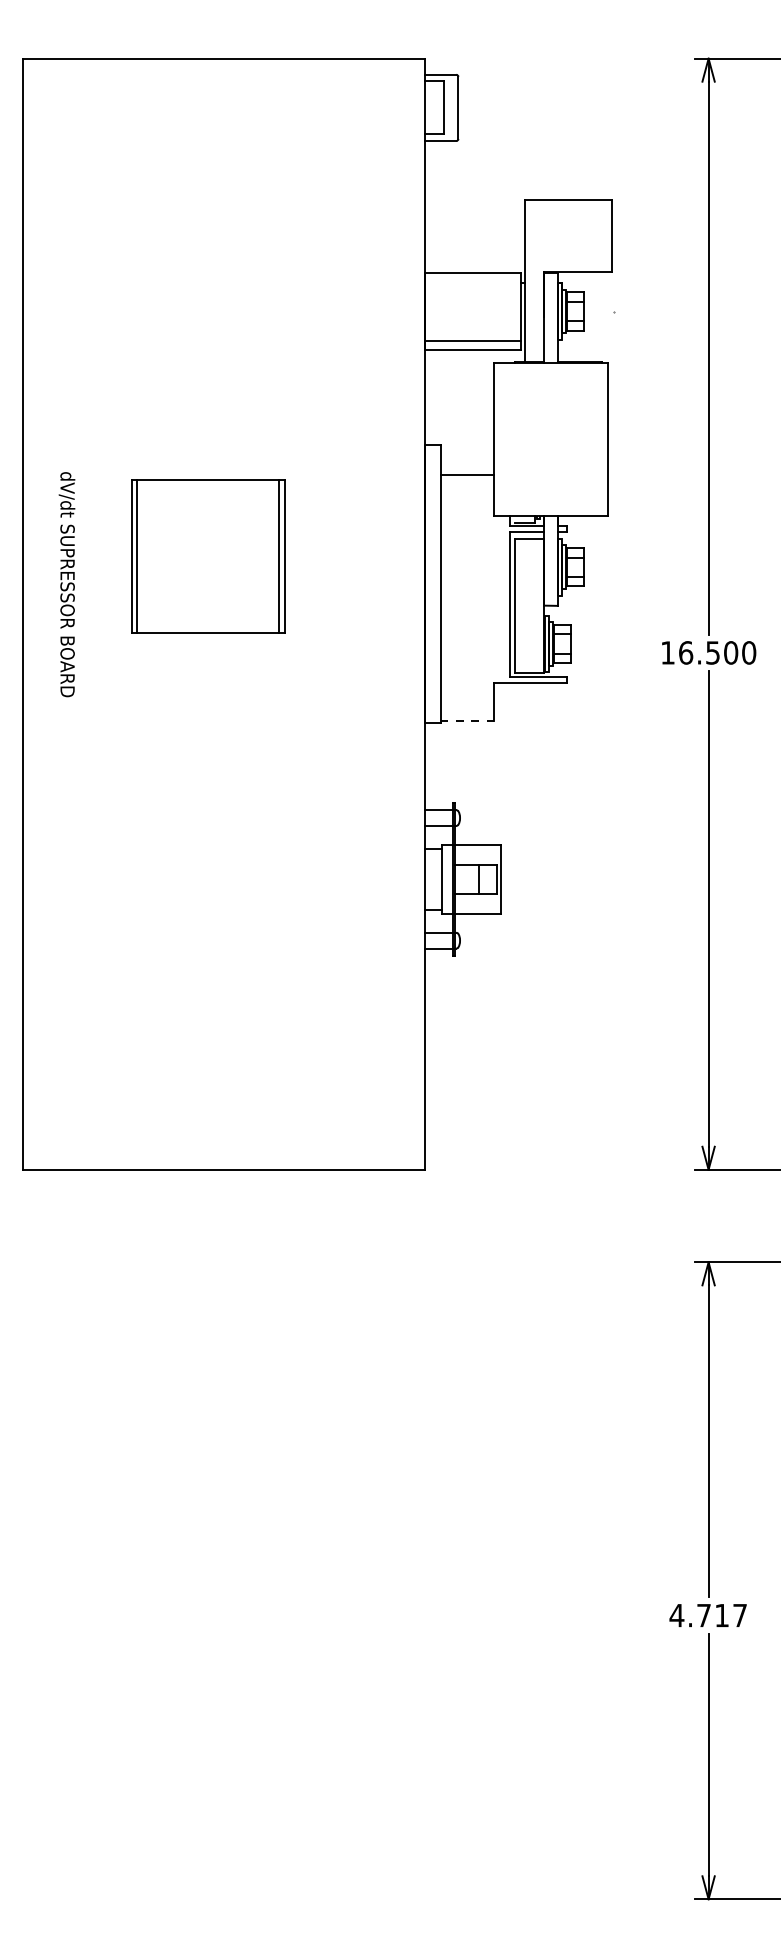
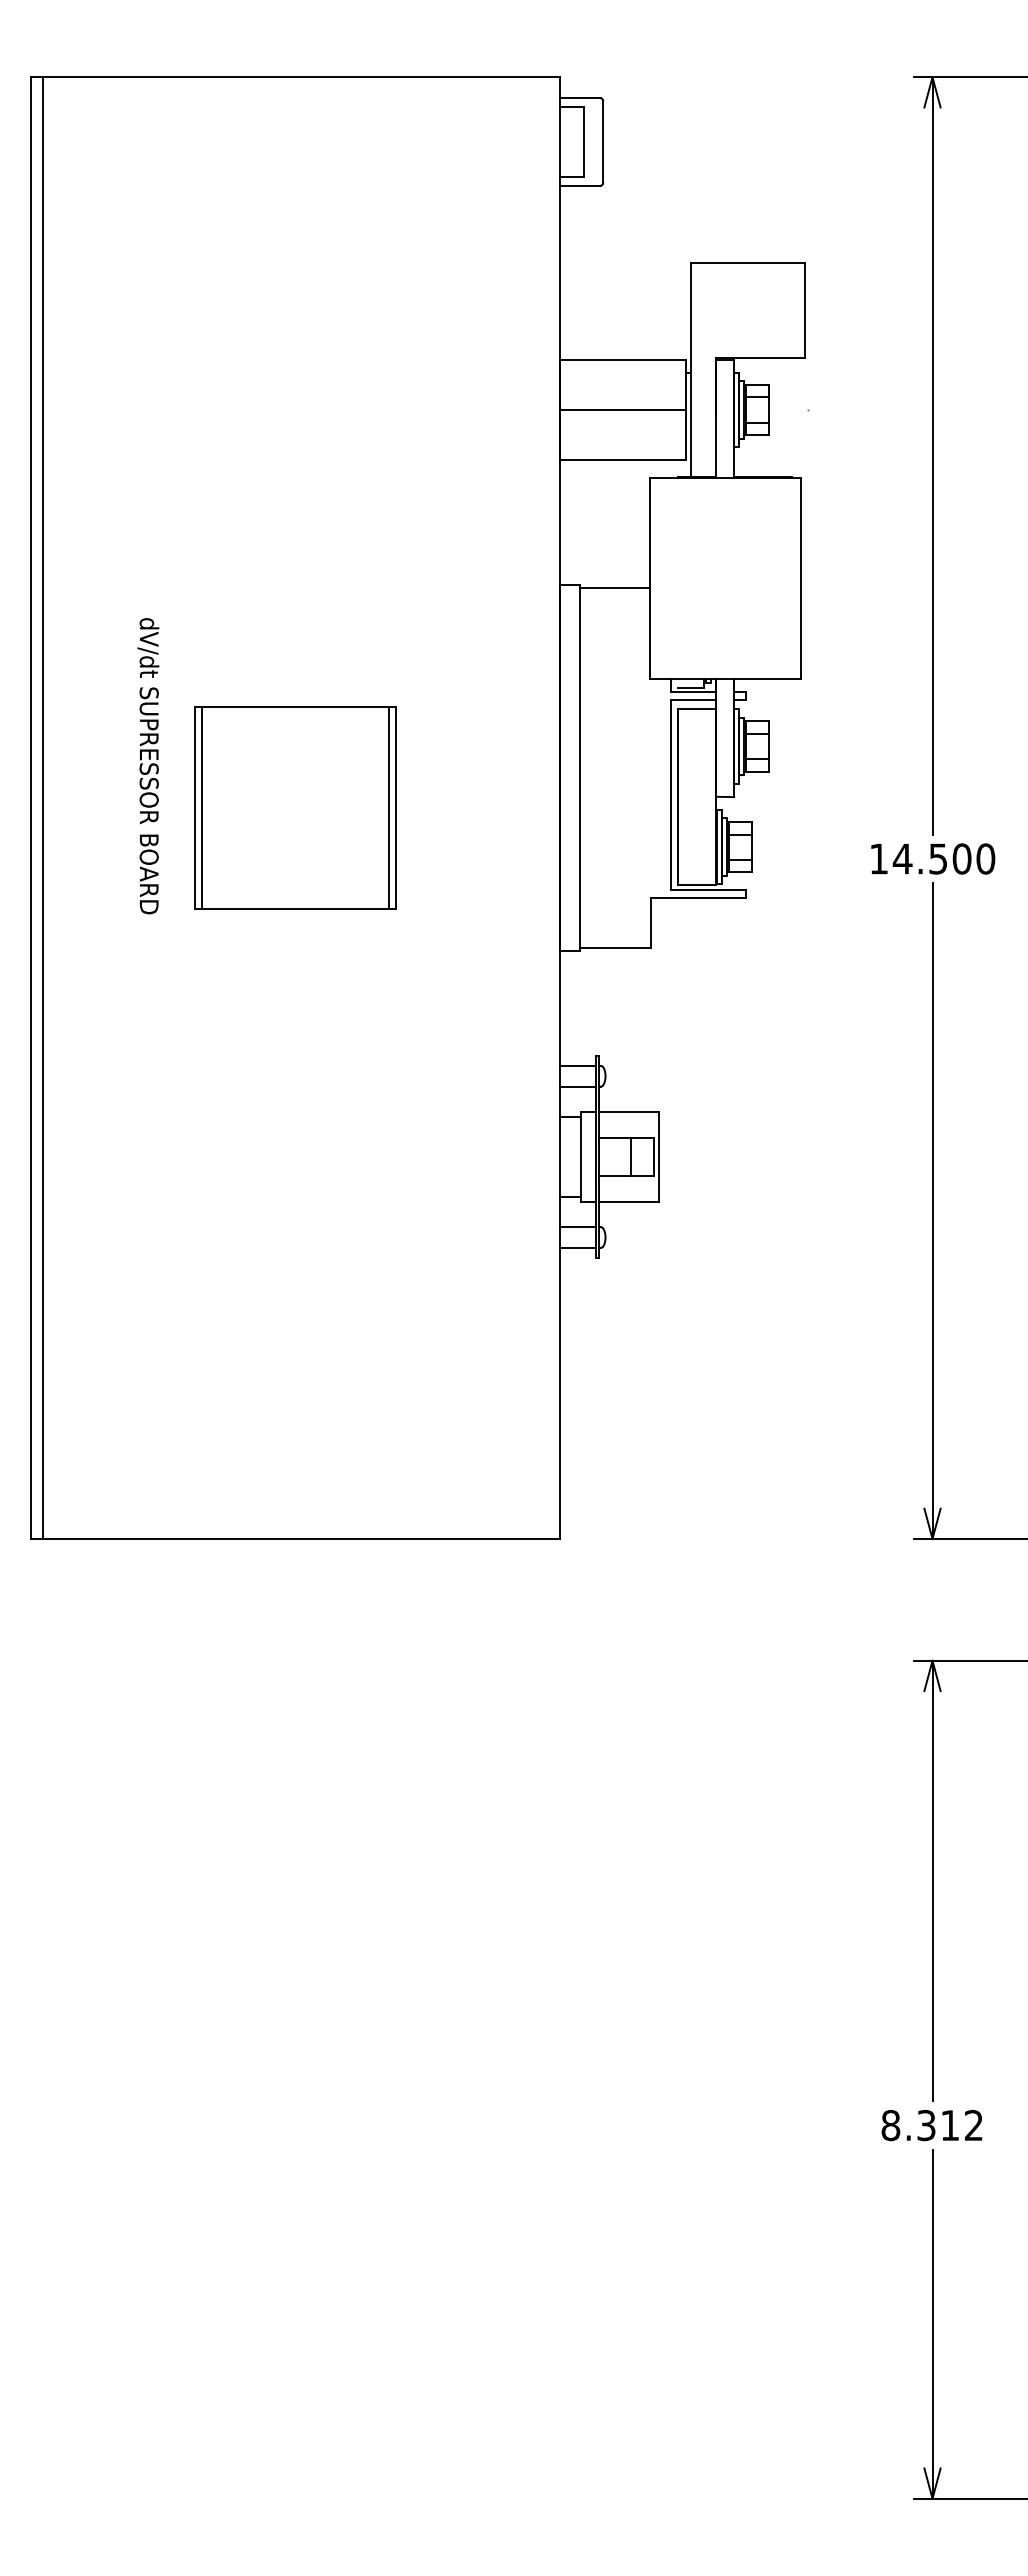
line: (472, 341) -> (622, 410), moved
line: (466, 474) -> (614, 587), moved
part: (208, 556) -> (295, 807), moved
text: (67, 584) -> (148, 766), moved
line: (32, 613) -> (43, 807), added
text: (685, 652) -> (902, 858), 16.500 -> 14.500
line: (466, 720) -> (614, 948), dashed -> solid
text: (707, 1615) -> (931, 2125), 4.717 -> 8.312

